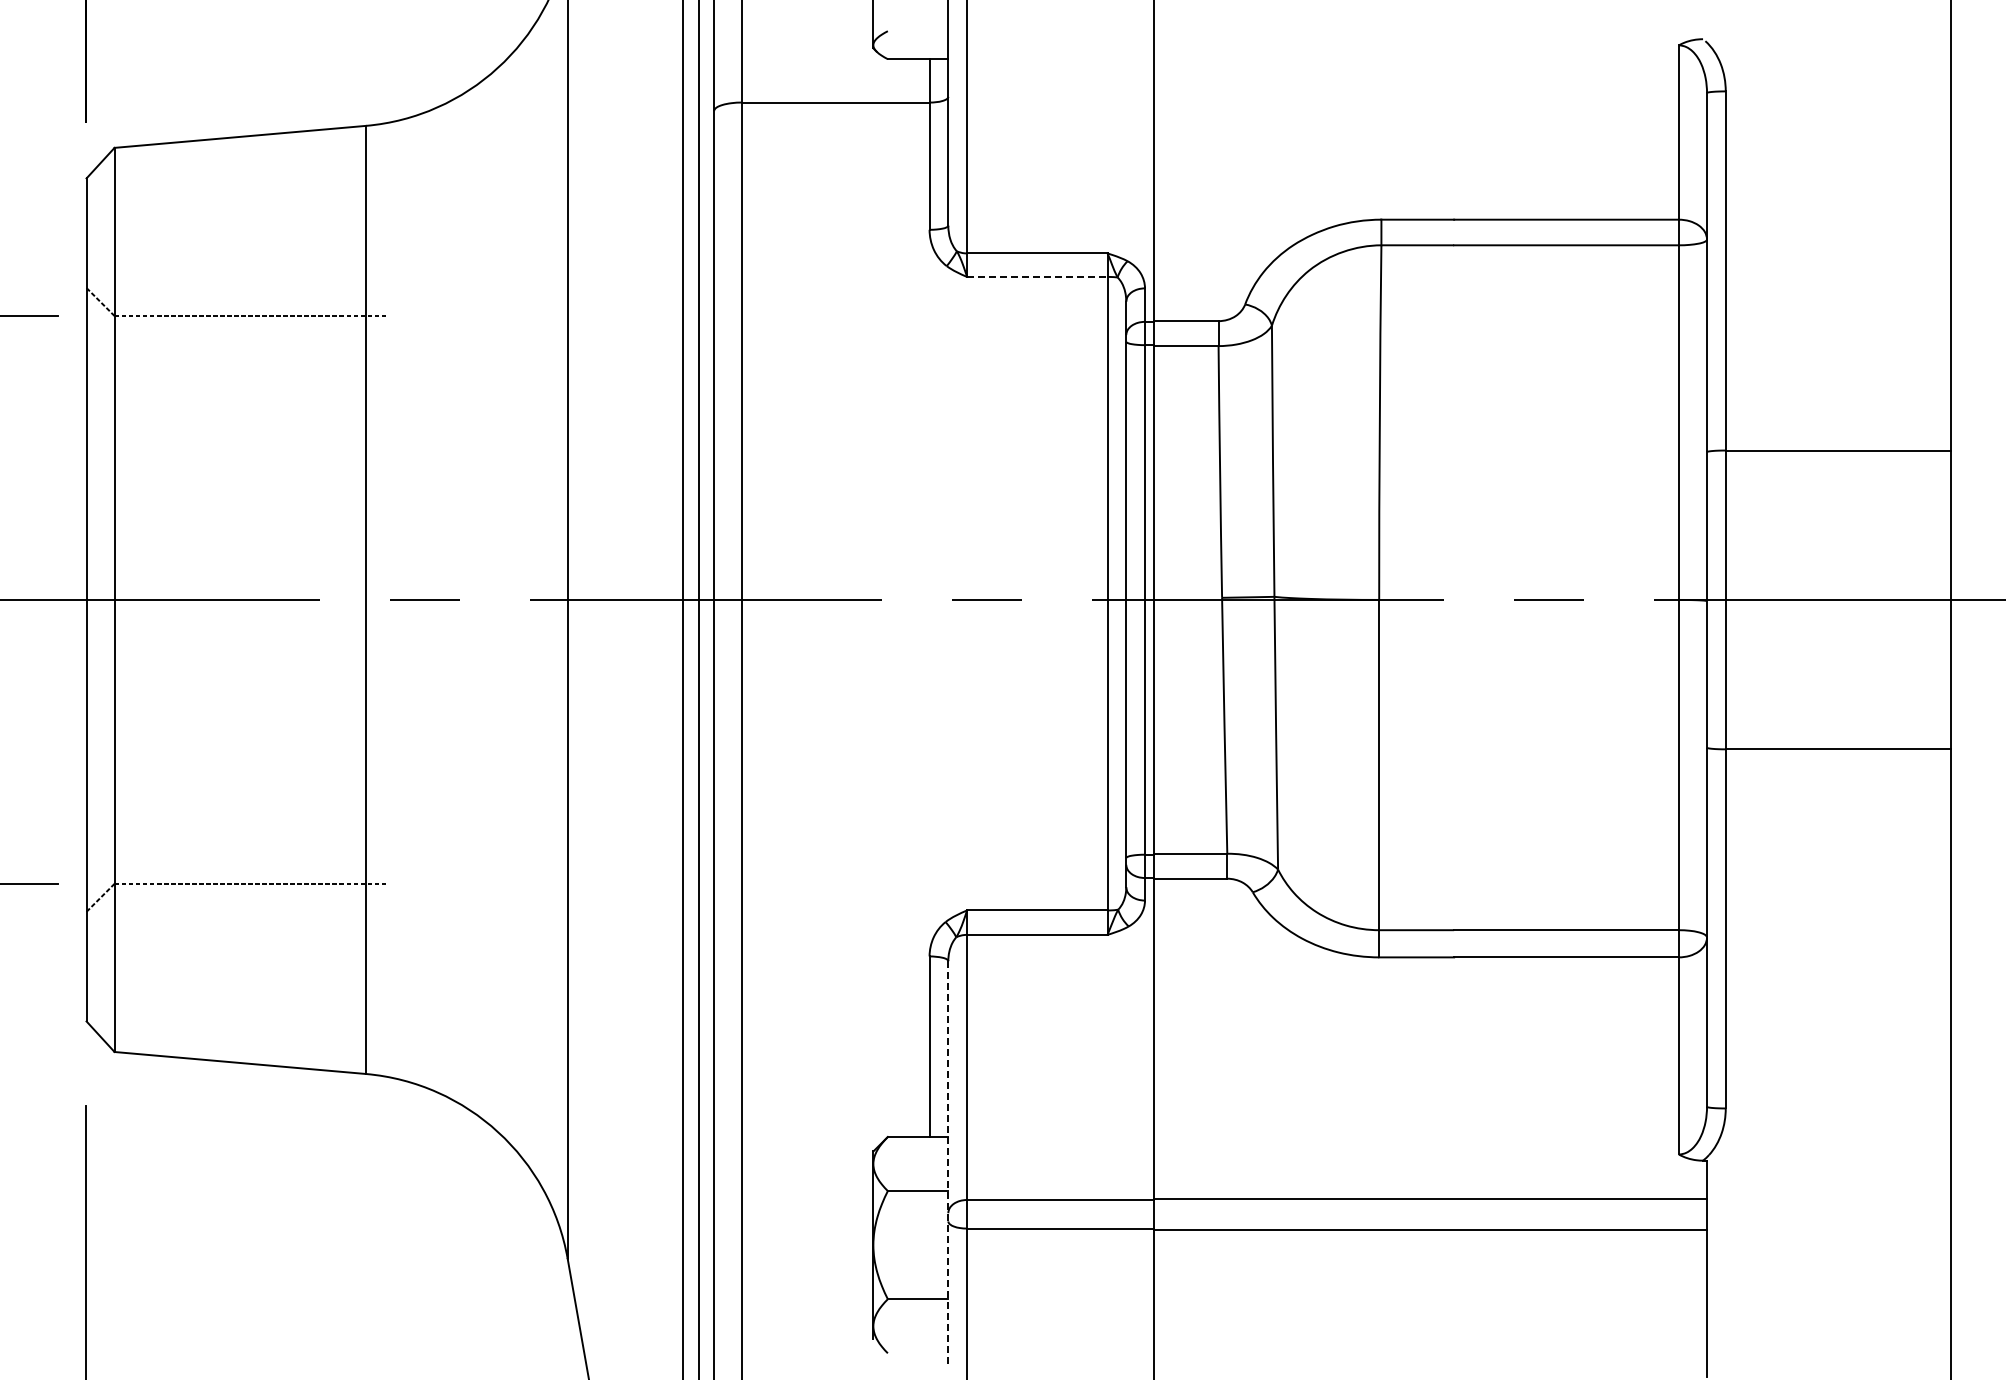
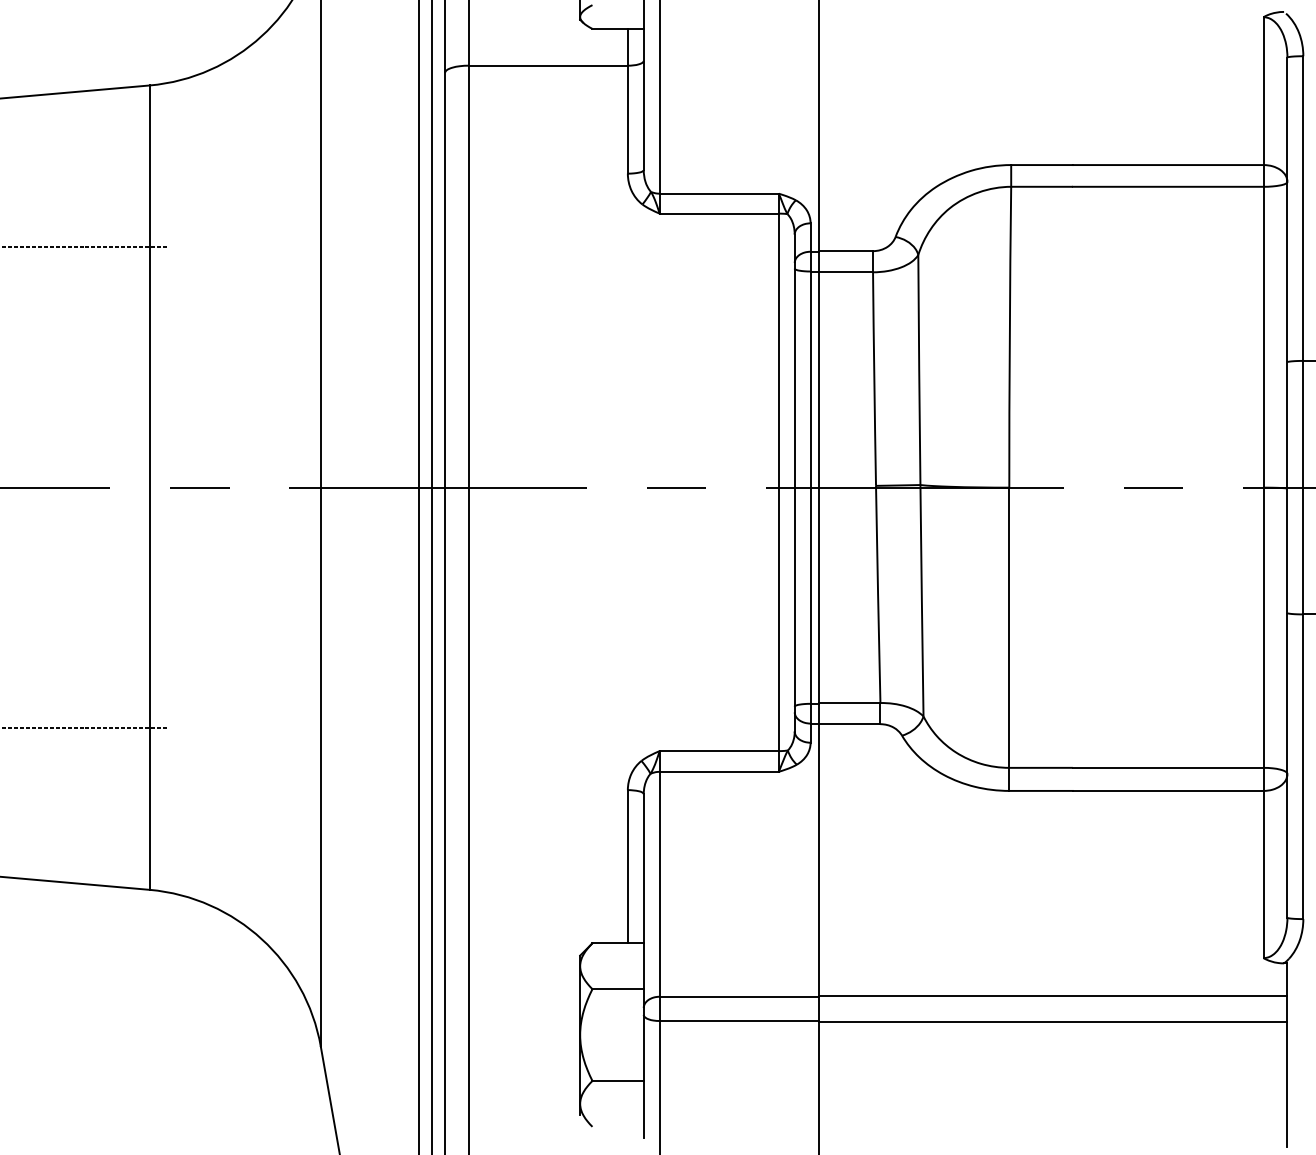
line: (1037, 276) -> (719, 213), dashed -> solid
line: (948, 1163) -> (643, 965), dashed -> solid

